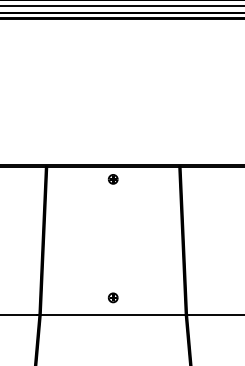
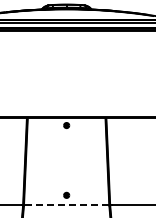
line: (112, 315) -> (66, 205), solid -> dashed

